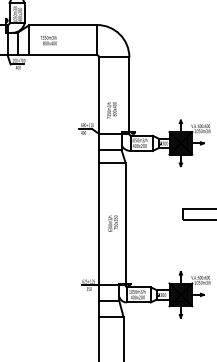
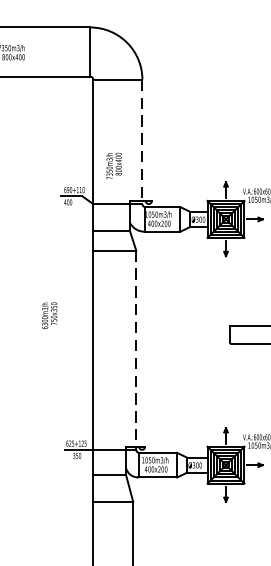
line: (129, 96) -> (142, 143), solid -> dashed
text: (112, 223) -> (48, 315), moved
line: (125, 224) -> (136, 351), solid -> dashed

